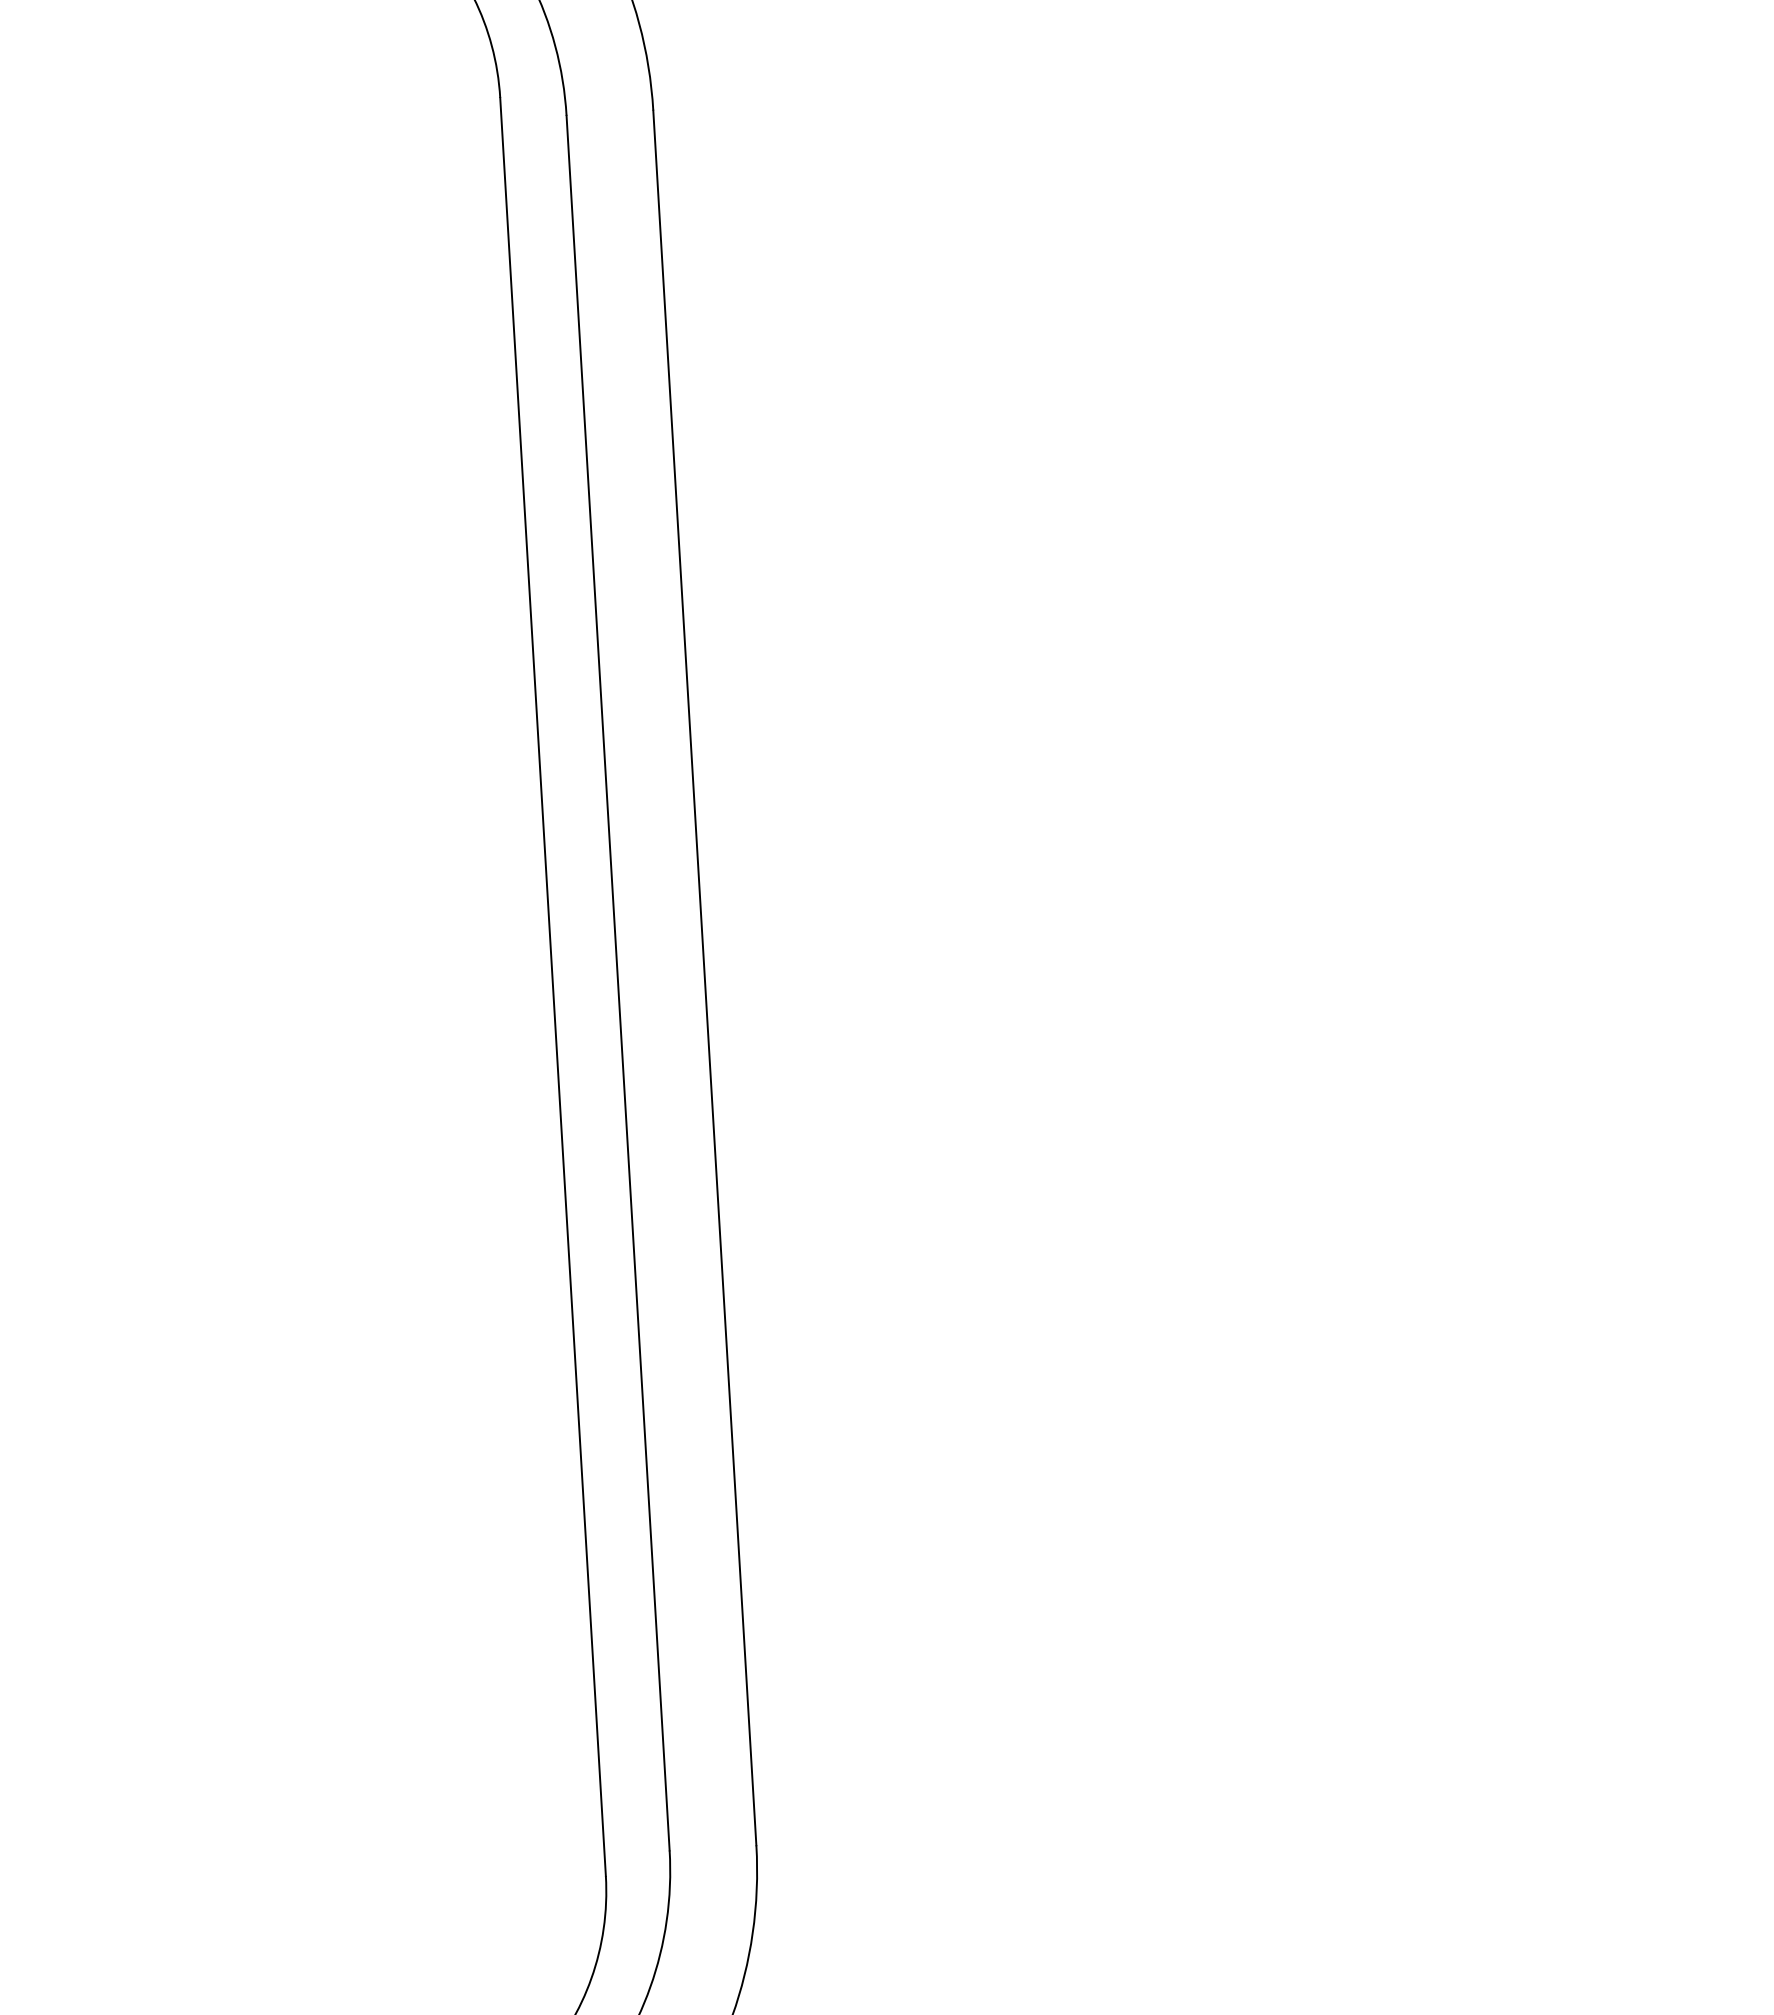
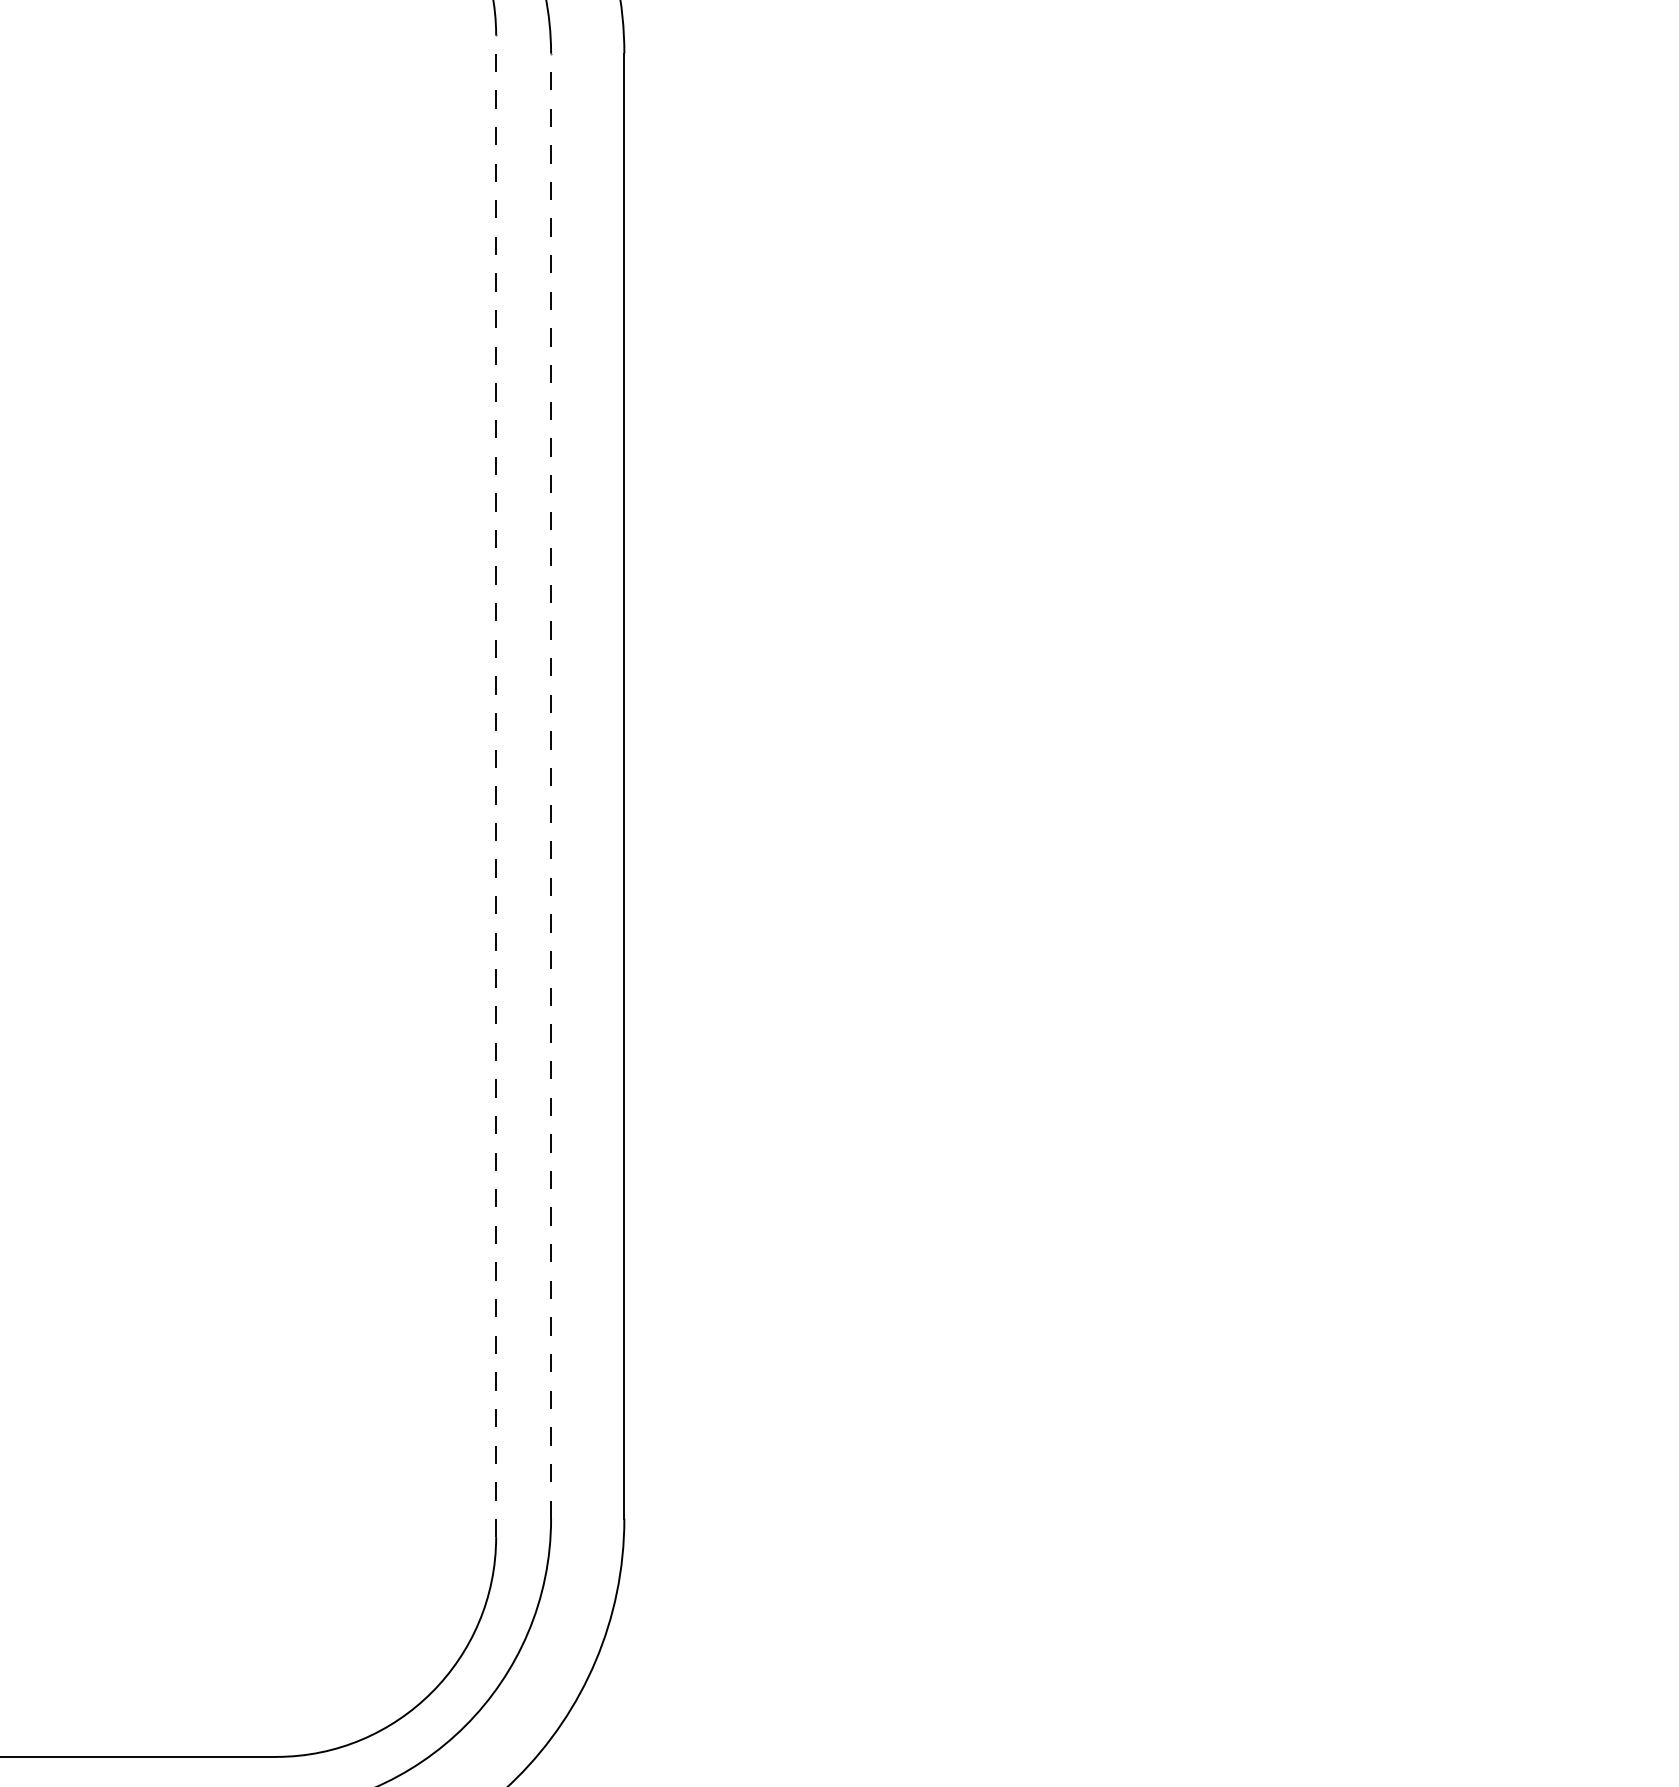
line: (618, 983) -> (551, 786), solid -> dashed
line: (553, 987) -> (496, 786), solid -> dashed

